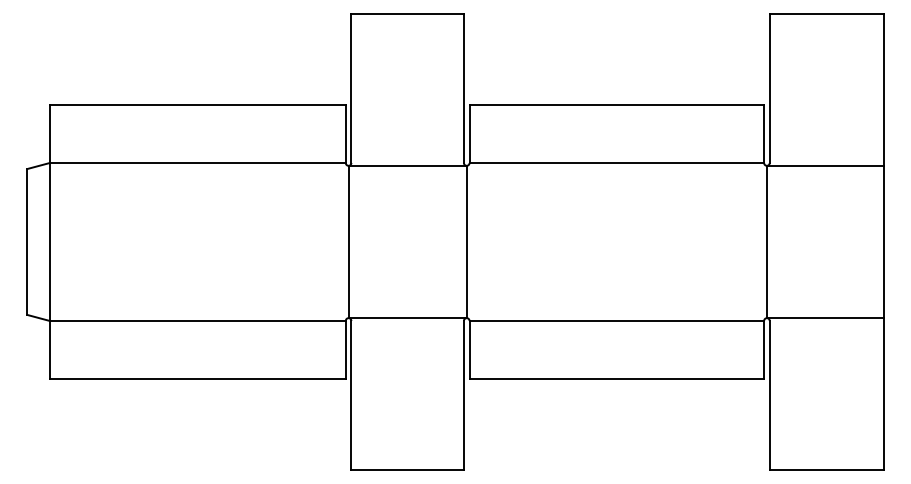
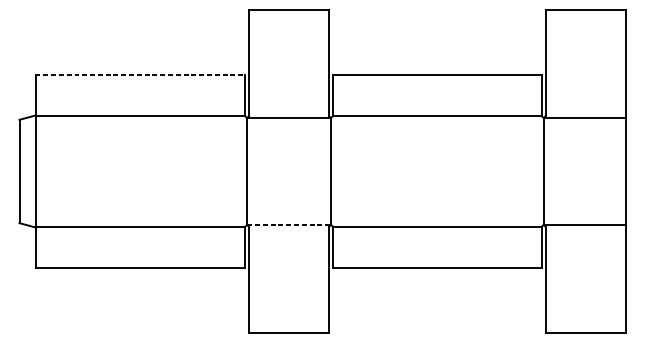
line: (197, 105) -> (140, 74), solid -> dashed
line: (408, 318) -> (289, 225), solid -> dashed

